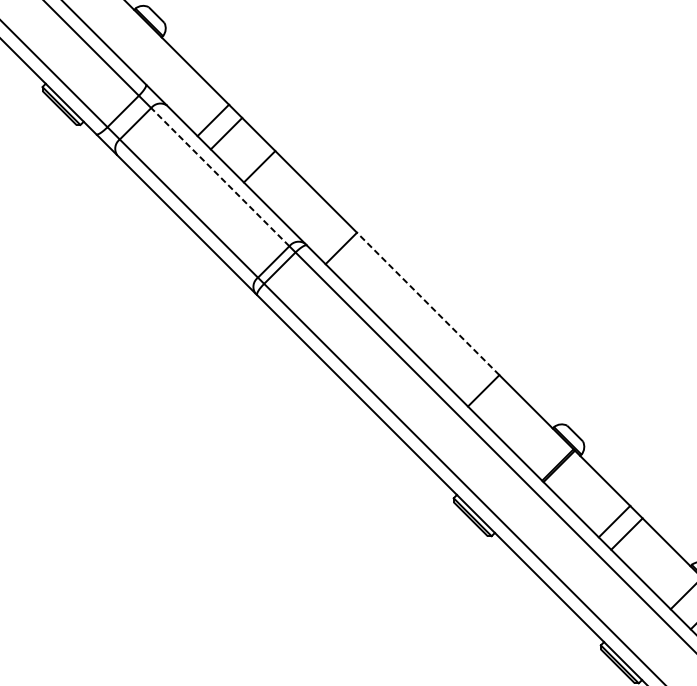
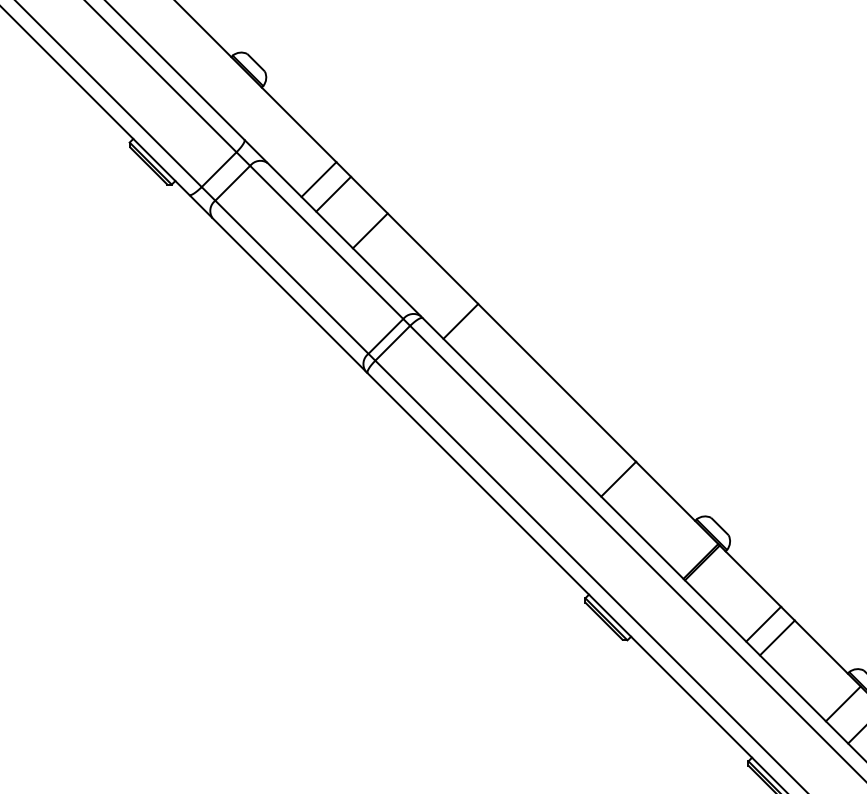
line: (220, 177) -> (326, 242), dashed -> solid
line: (428, 303) -> (557, 382), dashed -> solid

